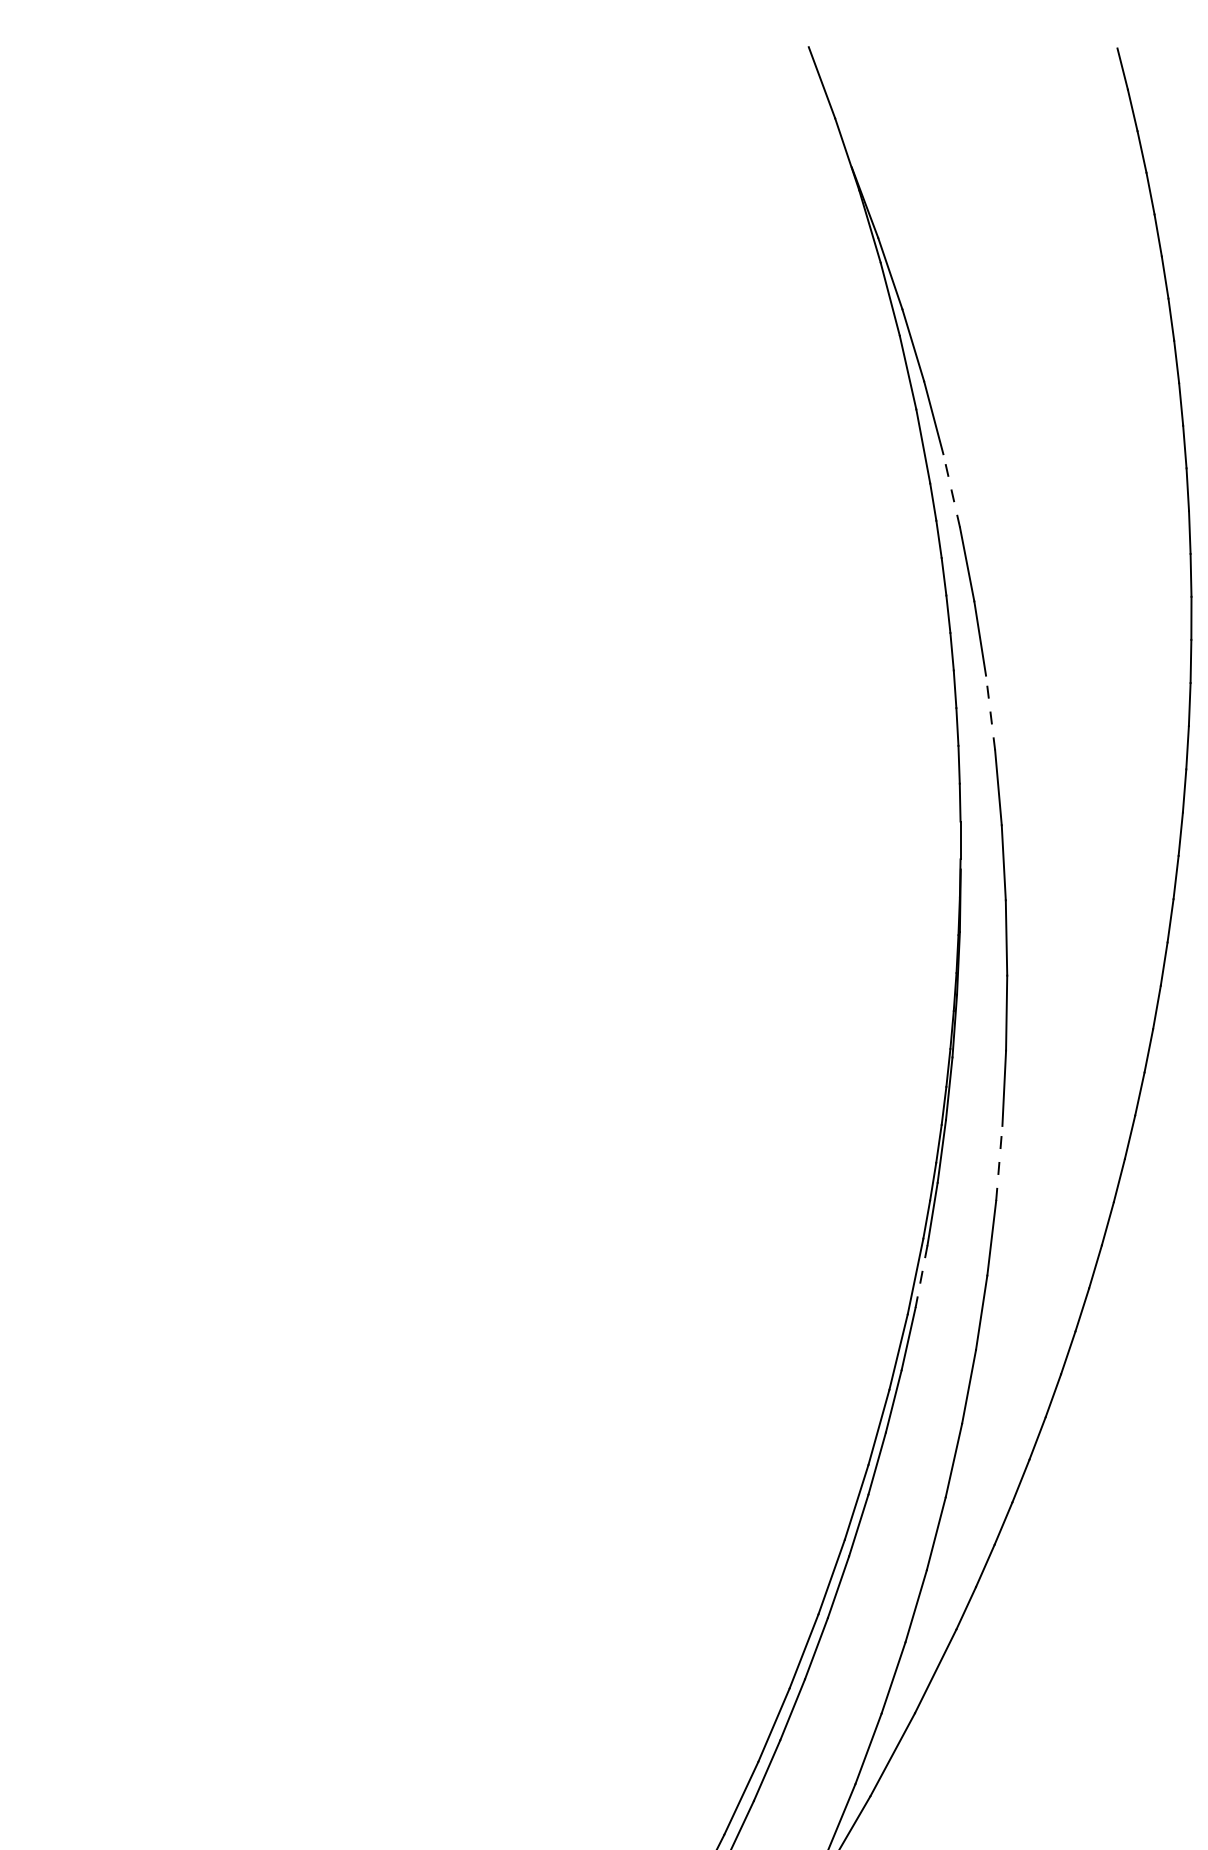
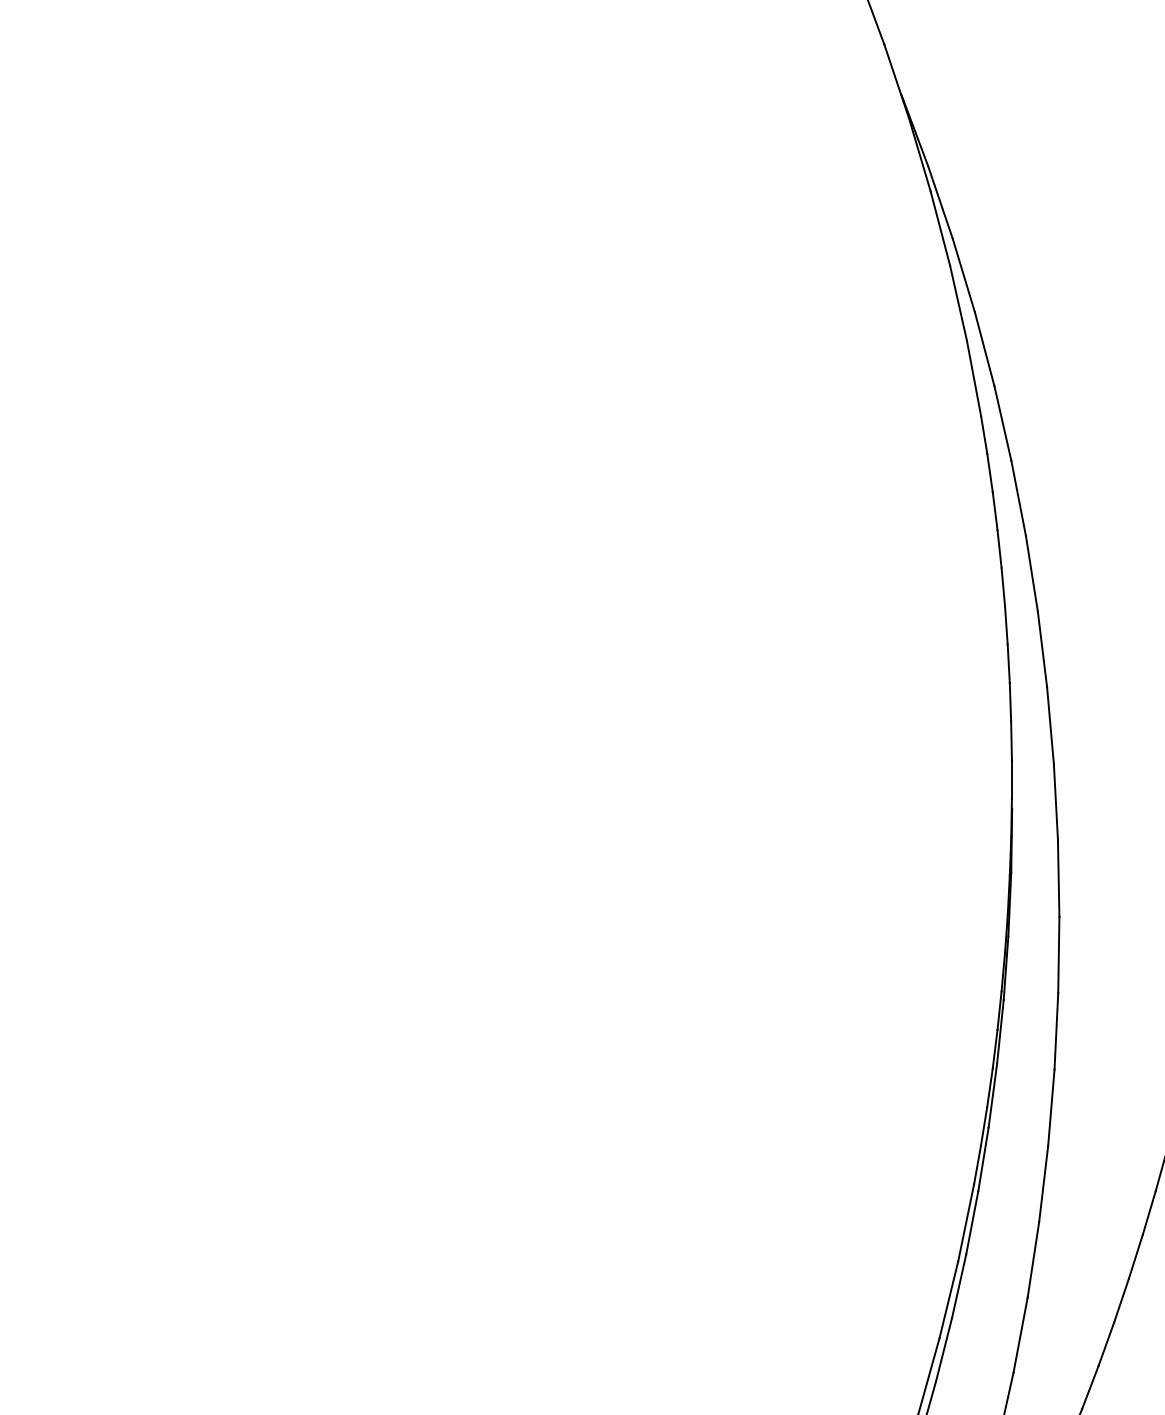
line: (951, 490) -> (1002, 423), dashed -> solid
line: (990, 712) -> (1042, 649), dashed -> solid
line: (999, 1163) -> (1051, 1107), dashed -> solid
line: (921, 1276) -> (972, 1222), dashed -> solid

